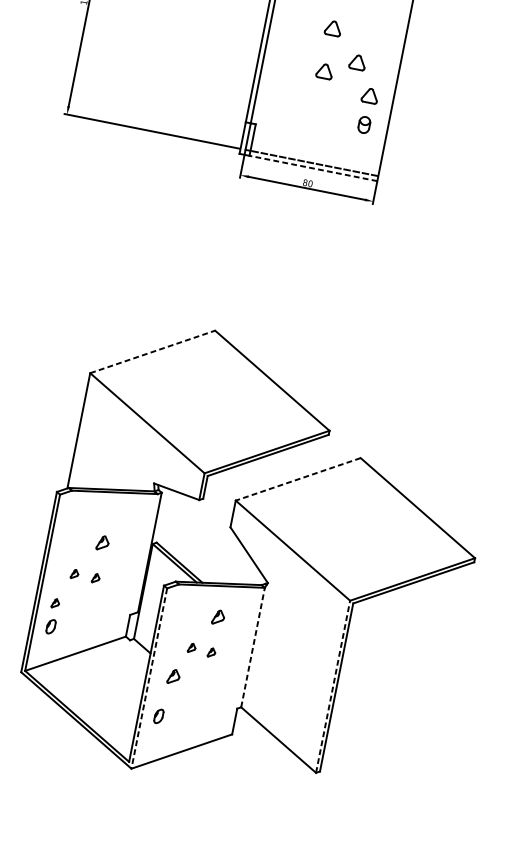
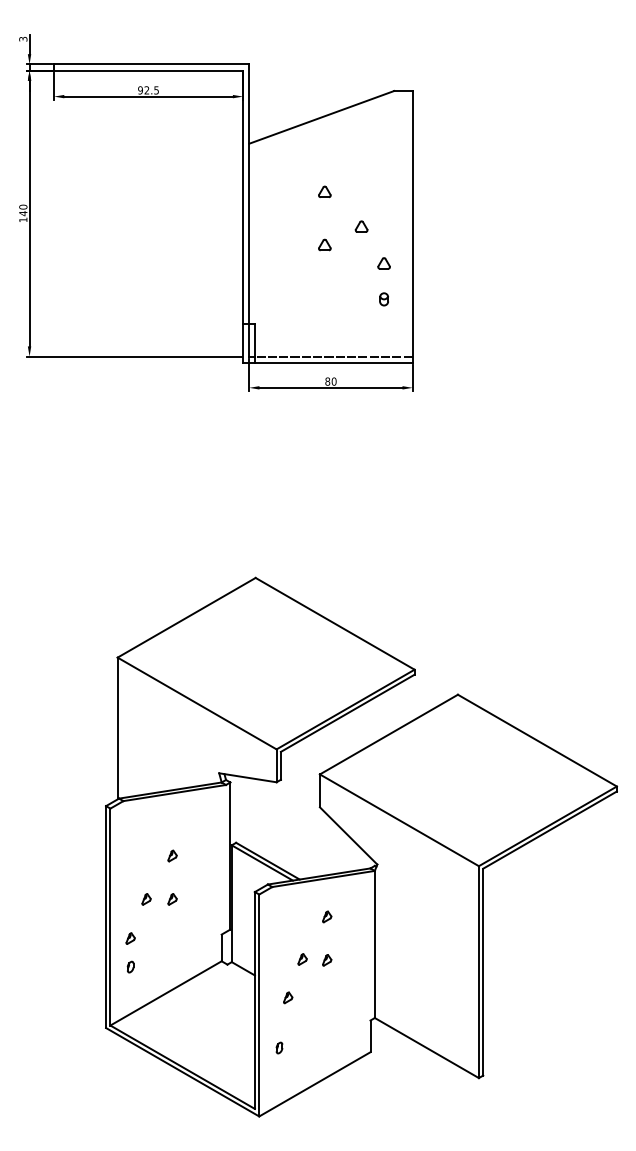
part: (333, 27) -> (324, 191), size x0.62
part: (357, 62) -> (361, 226), size x0.62
part: (324, 70) -> (324, 244), size x0.62
part: (369, 95) -> (383, 263), size x0.62
part: (363, 125) -> (383, 299), size x0.62
line: (313, 168) -> (334, 362), dashed -> solid
line: (152, 351) -> (186, 617), dashed -> solid
line: (297, 479) -> (388, 734), dashed -> solid
part: (102, 542) -> (172, 855), size x0.62
part: (219, 617) -> (327, 916), size x0.62
part: (50, 626) -> (130, 966), size x0.62
line: (252, 647) -> (374, 944), dashed -> solid
part: (174, 676) -> (288, 997), size x0.62
line: (149, 678) -> (259, 1005), dashed -> solid
line: (332, 687) -> (478, 972), dashed -> solid
part: (158, 715) -> (279, 1047), size x0.62

